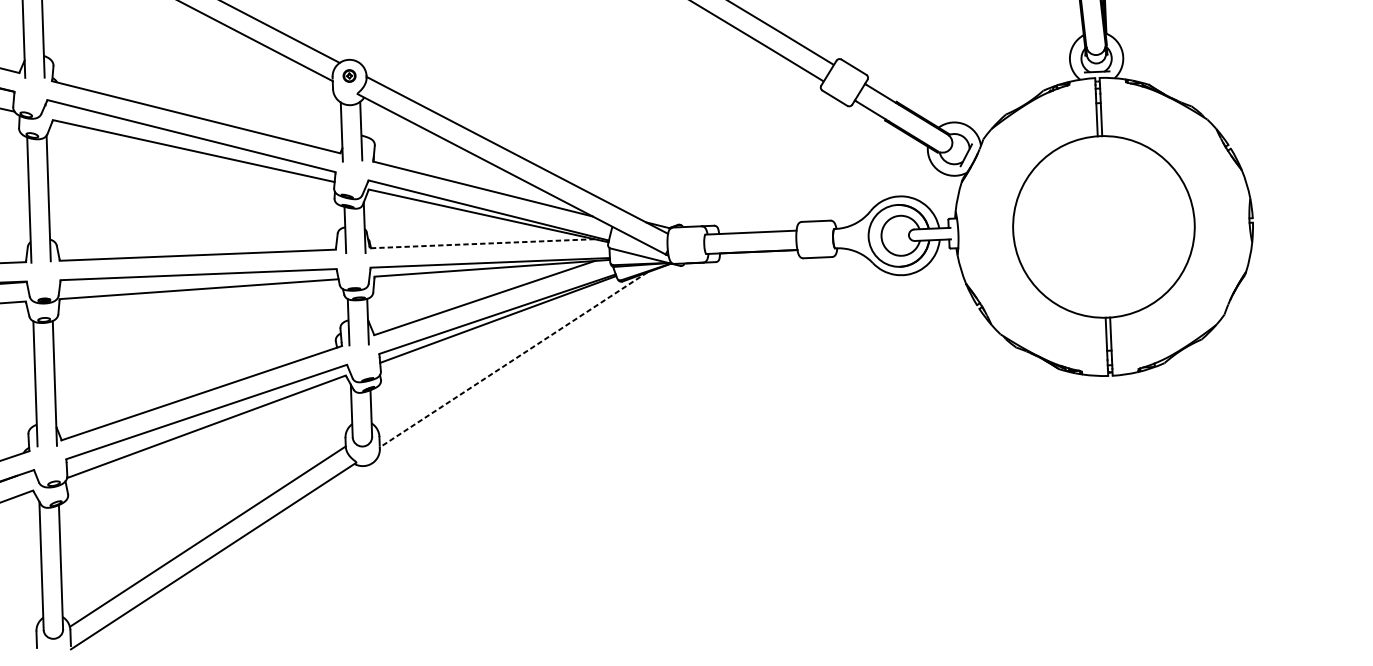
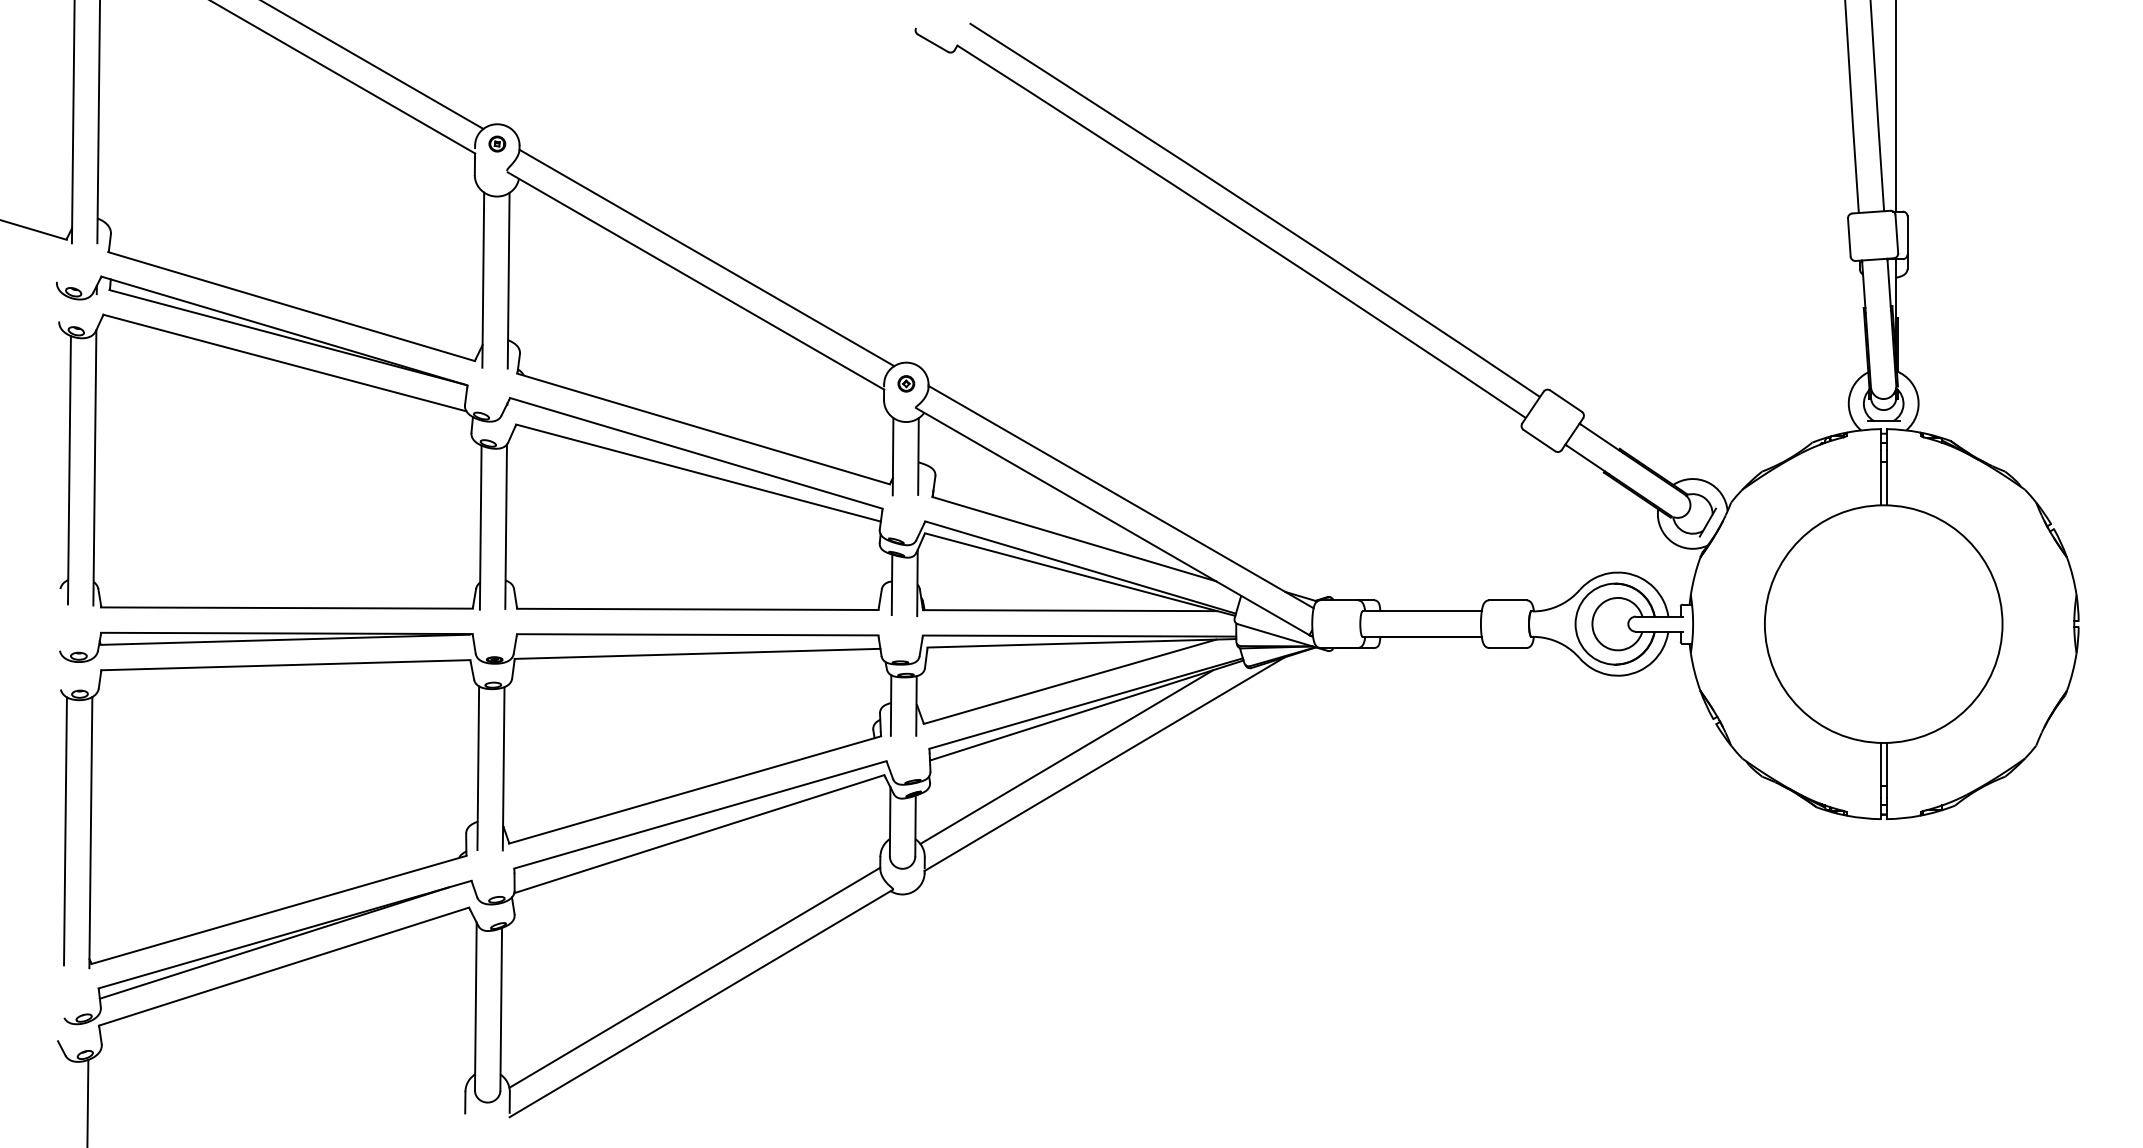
line: (481, 243) -> (1069, 610), dashed -> solid
line: (484, 355) -> (1066, 756), added
line: (513, 360) -> (1104, 764), dashed -> solid

